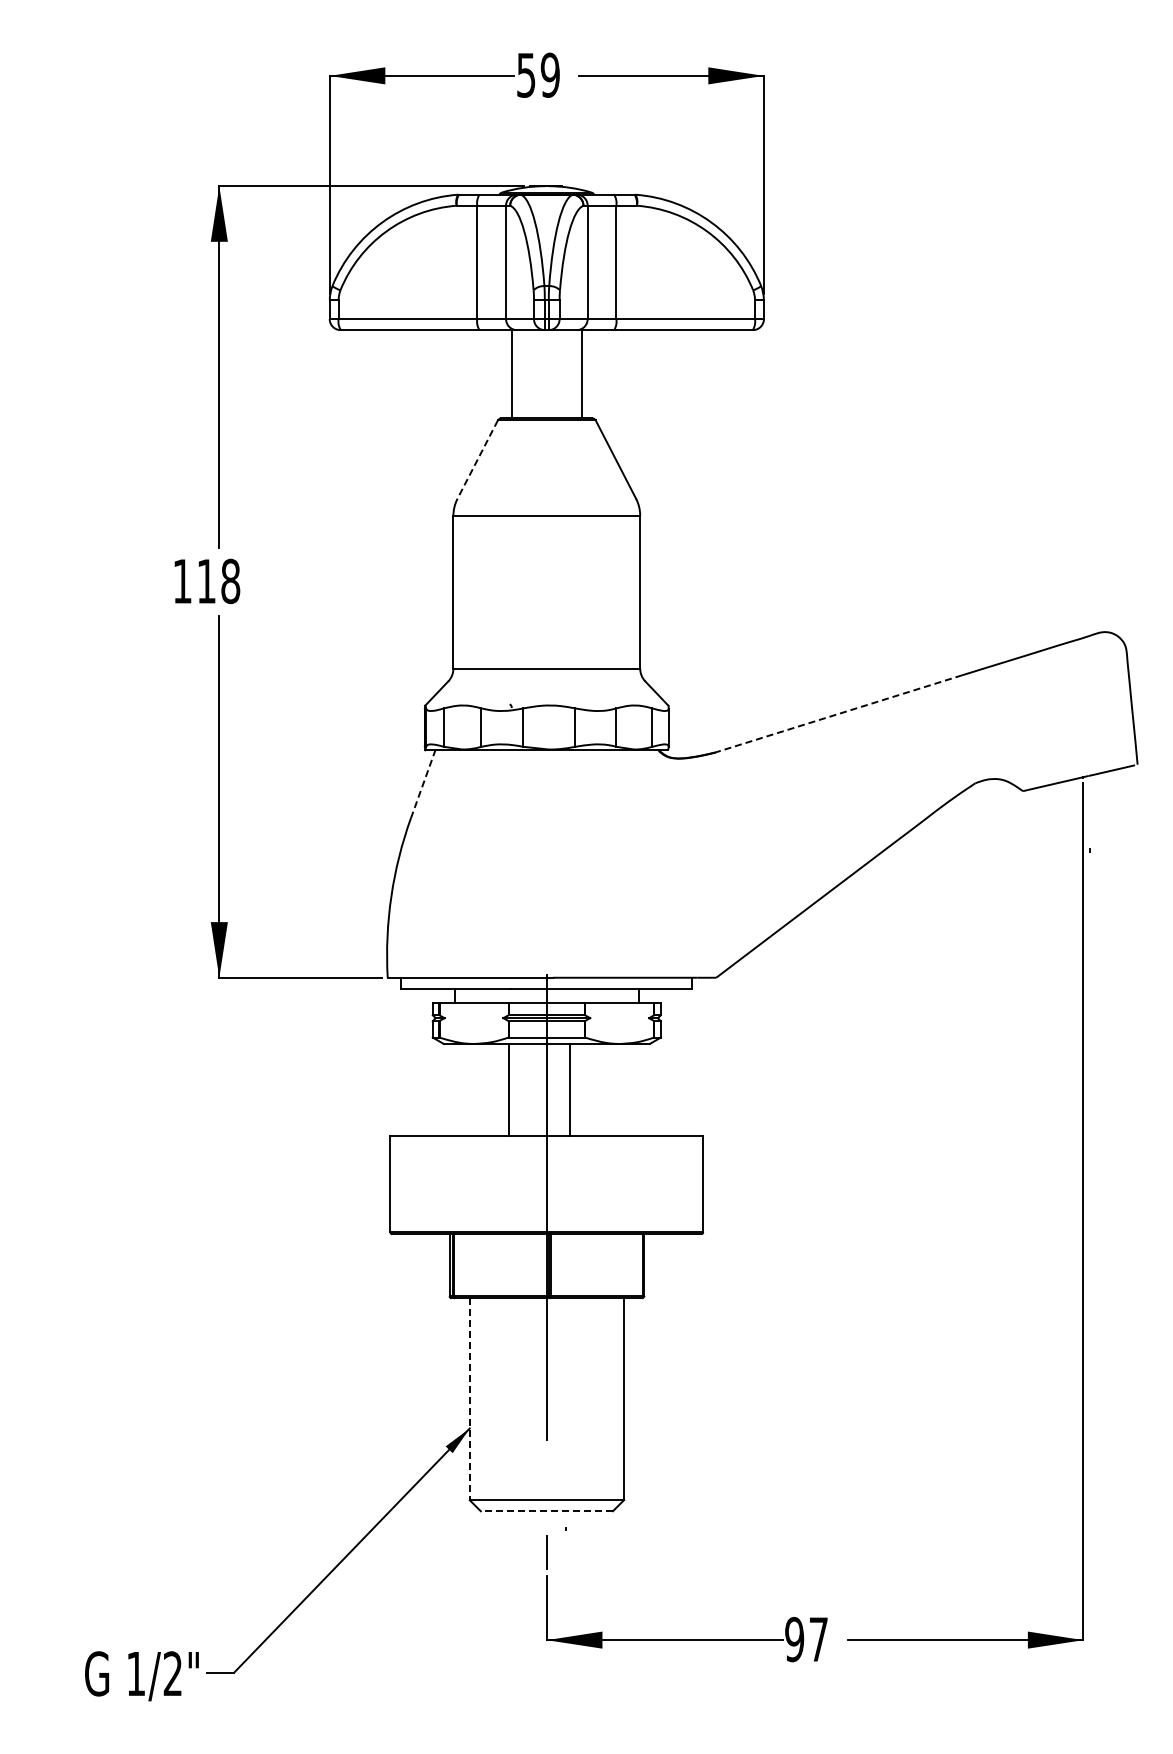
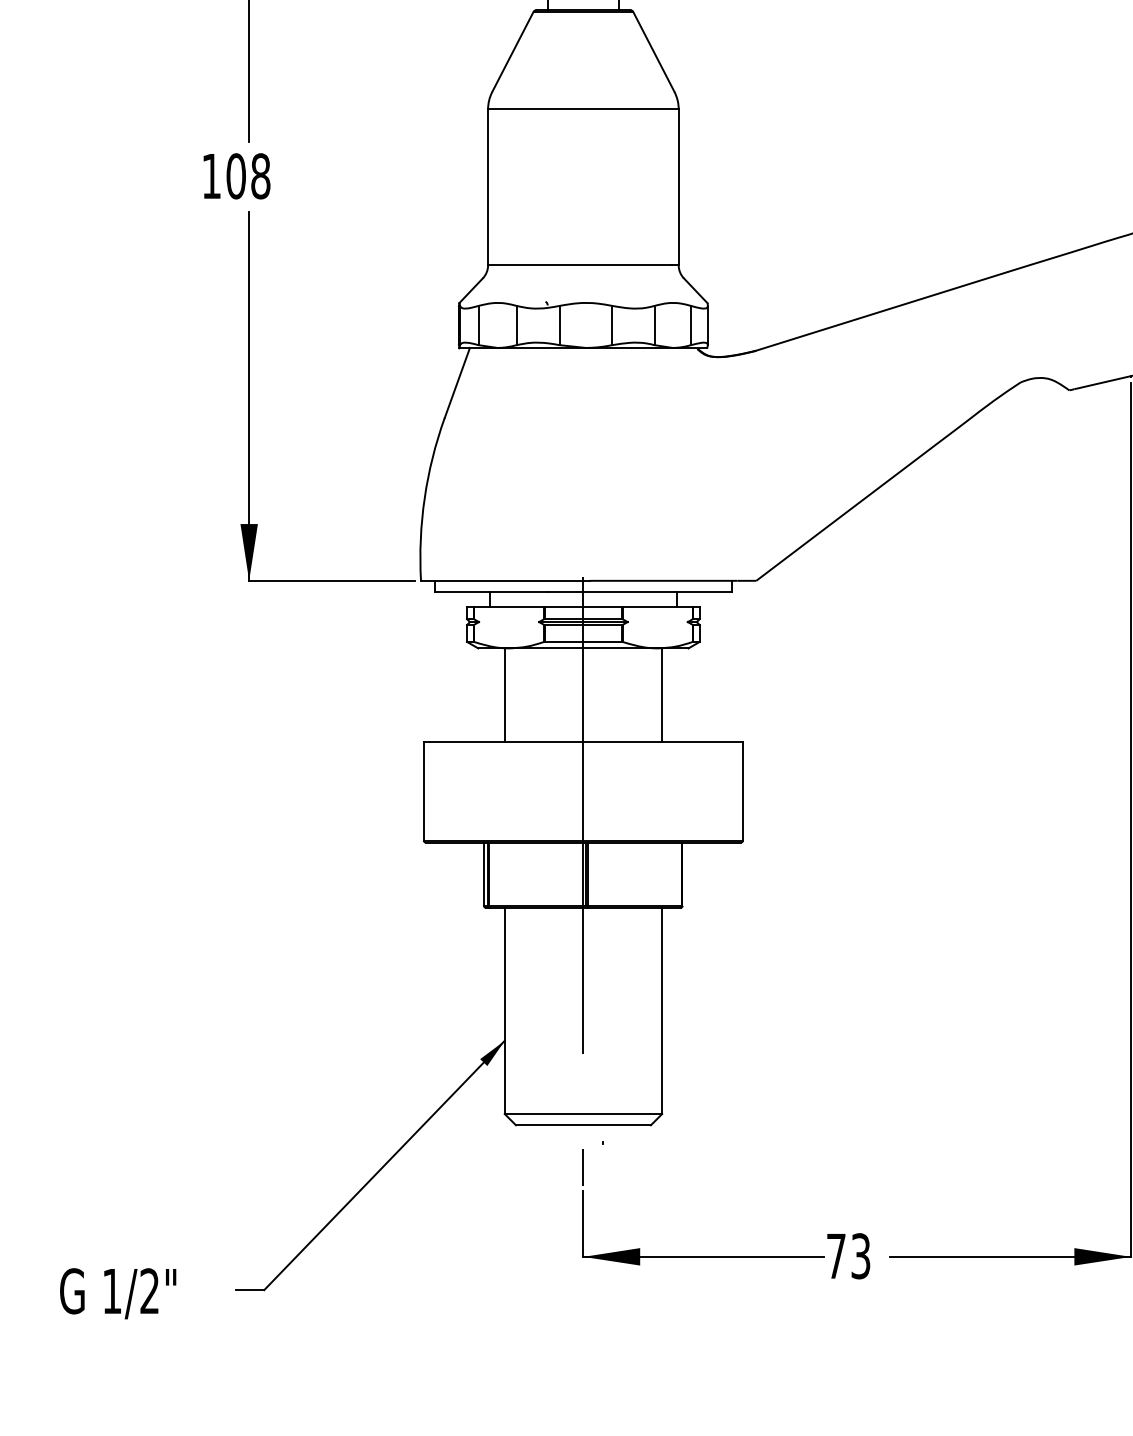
line: (477, 460) -> (512, 52), dashed -> solid
text: (206, 581) -> (236, 176), 118 -> 108
line: (839, 713) -> (882, 311), dashed -> solid
line: (423, 784) -> (457, 383), dashed -> solid
line: (508, 1089) -> (504, 694), moved
line: (569, 1089) -> (661, 694), moved
line: (469, 1399) -> (504, 1011), dashed -> solid
line: (546, 1511) -> (583, 1125), dashed -> solid
text: (806, 1639) -> (848, 1256), 97 -> 73
text: (141, 1676) -> (117, 1293), moved

